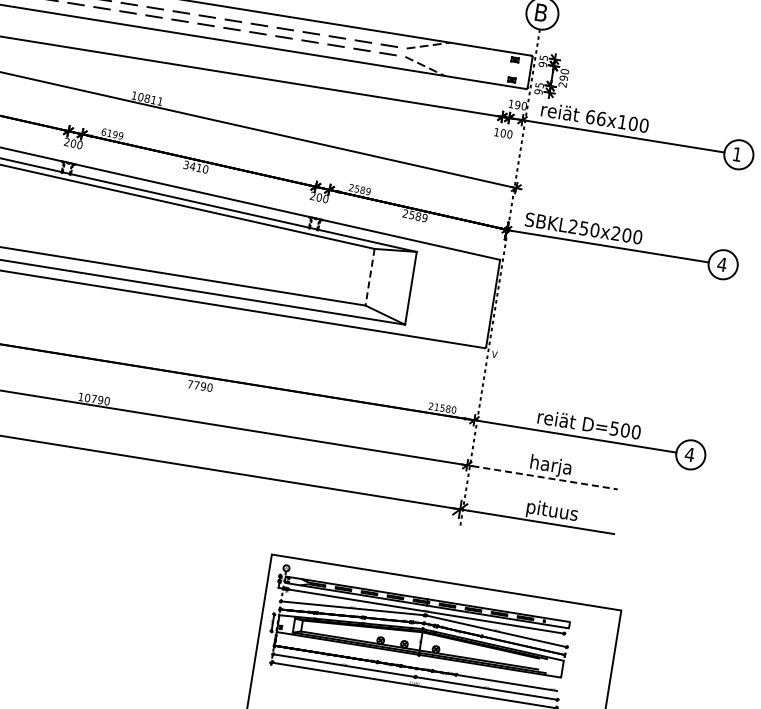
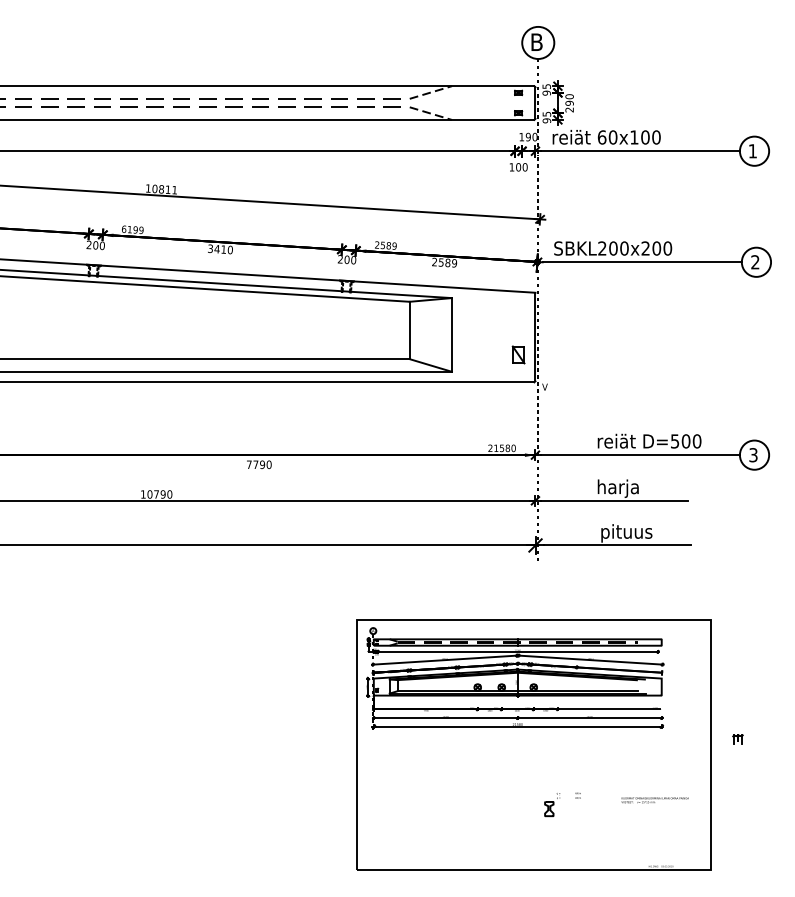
text: (601, 118) -> (613, 137), 66x100 -> 60x100
text: (584, 228) -> (613, 248), SBKL250x200 -> SBKL200x200
text: (721, 264) -> (754, 262), 4 -> 2
line: (369, 277) -> (409, 330), dashed -> solid
part: (473, 318) -> (518, 354), added
text: (688, 454) -> (752, 455), 4 -> 3
line: (545, 477) -> (614, 500), dashed -> solid

